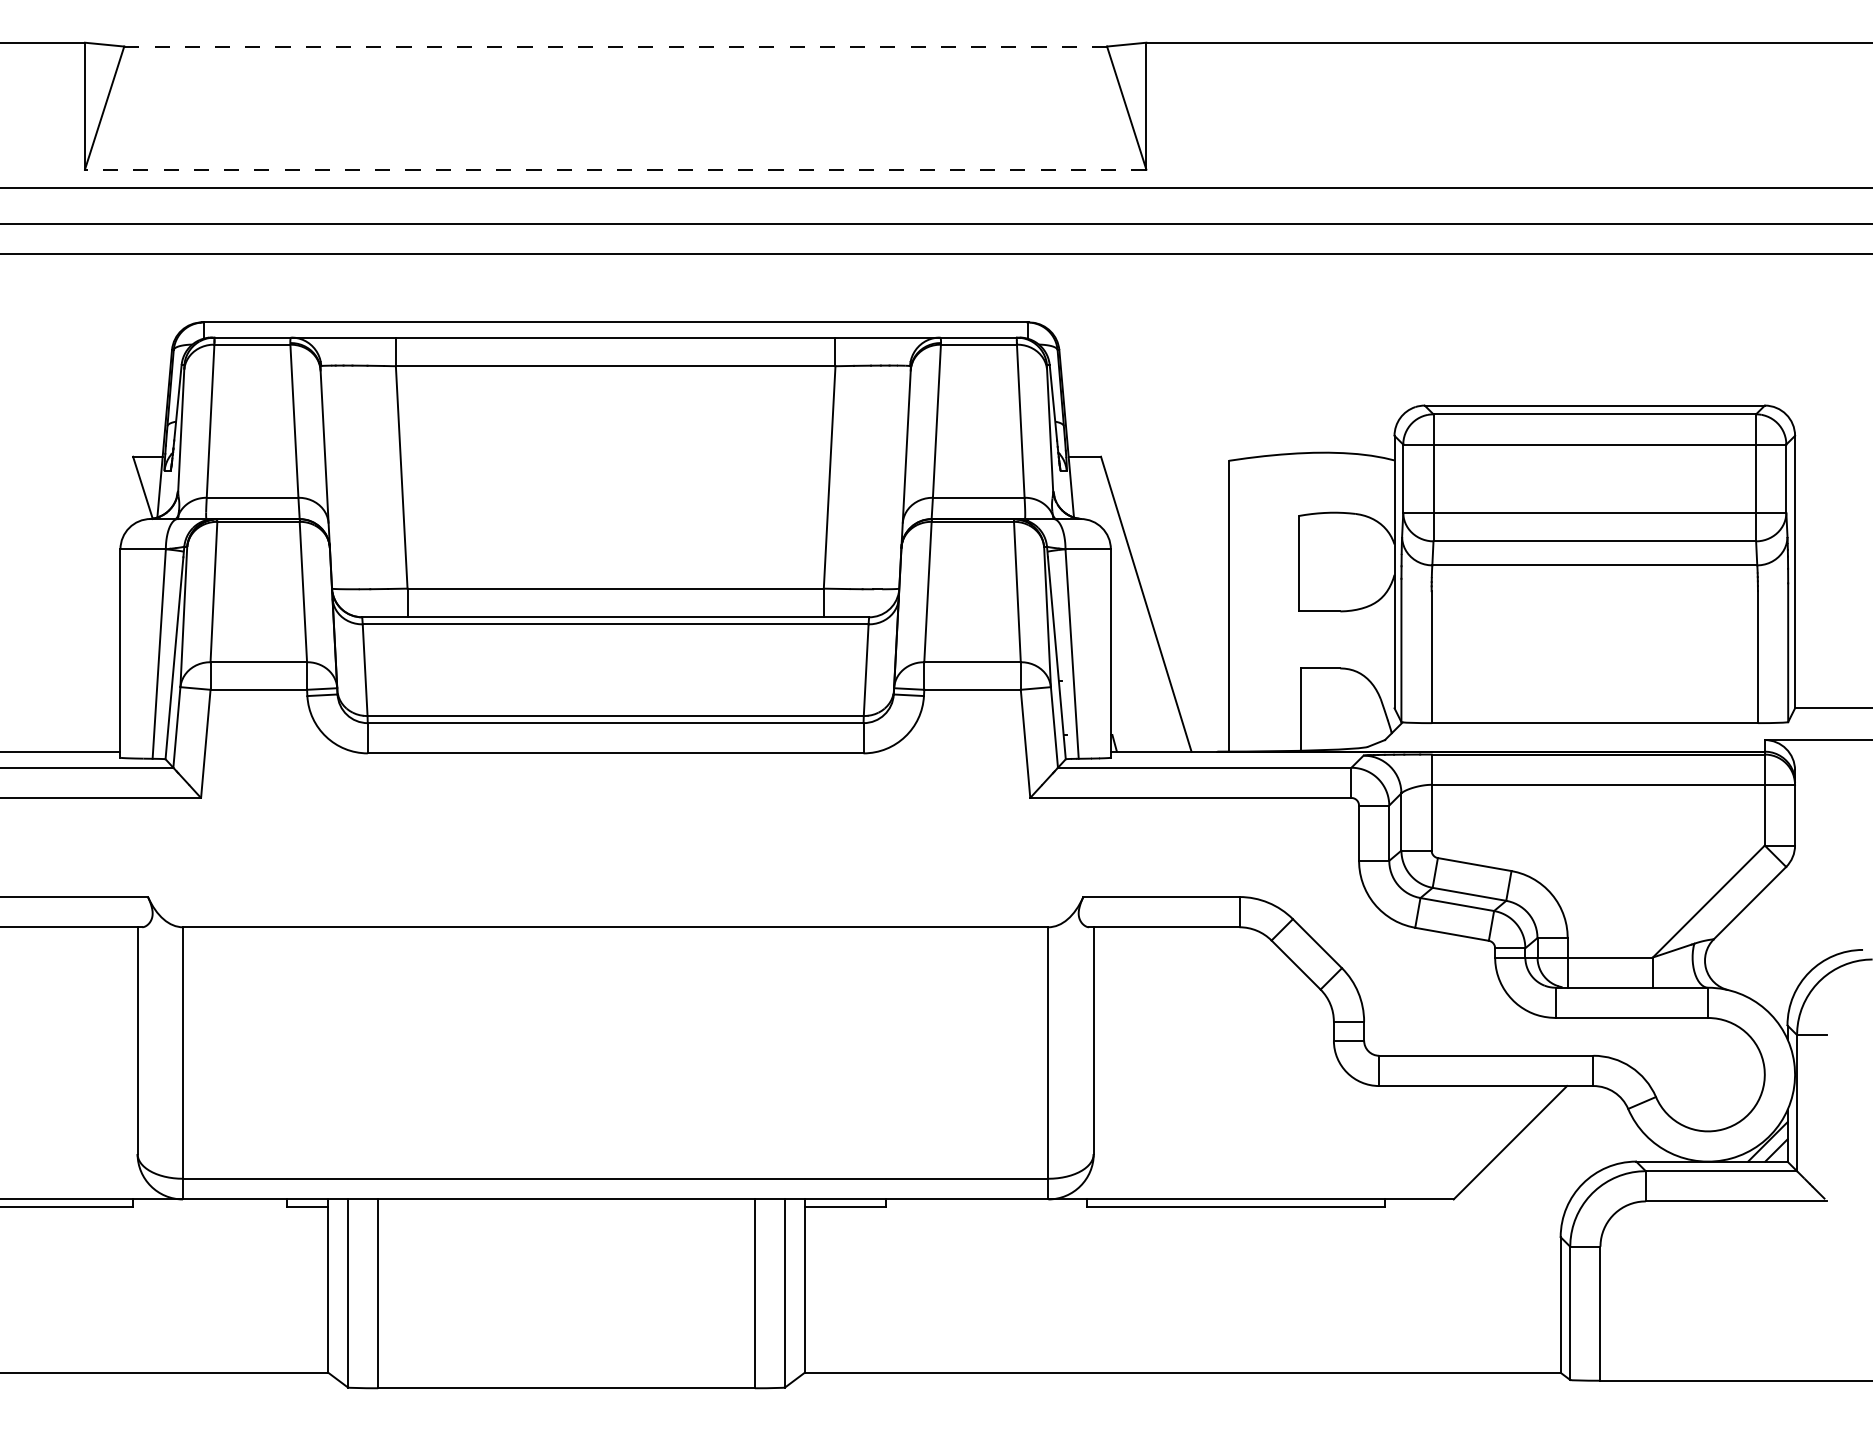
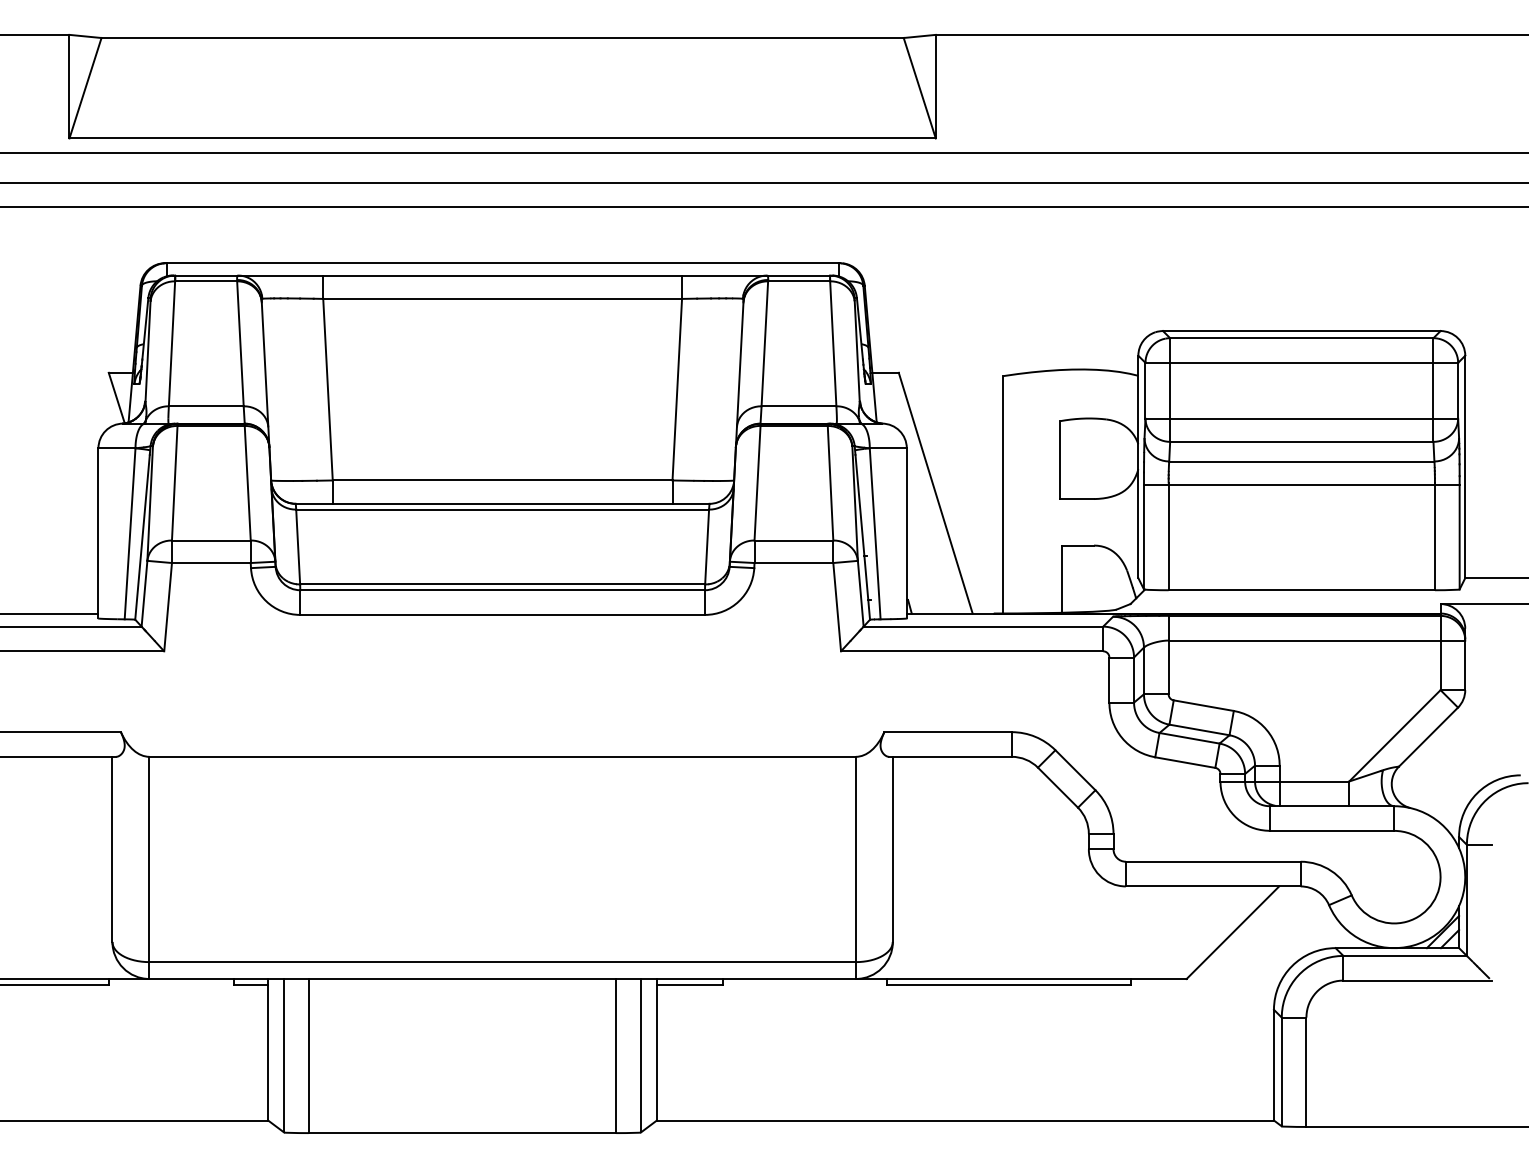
line: (615, 46) -> (502, 37), dashed -> solid
line: (615, 169) -> (502, 138), dashed -> solid
line: (1594, 593) -> (1301, 484), added

